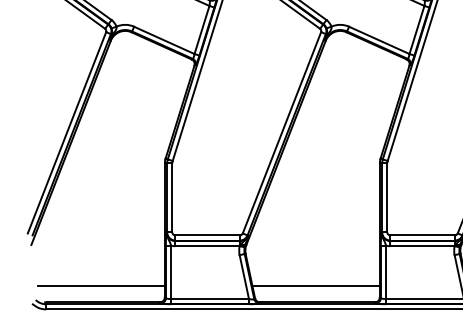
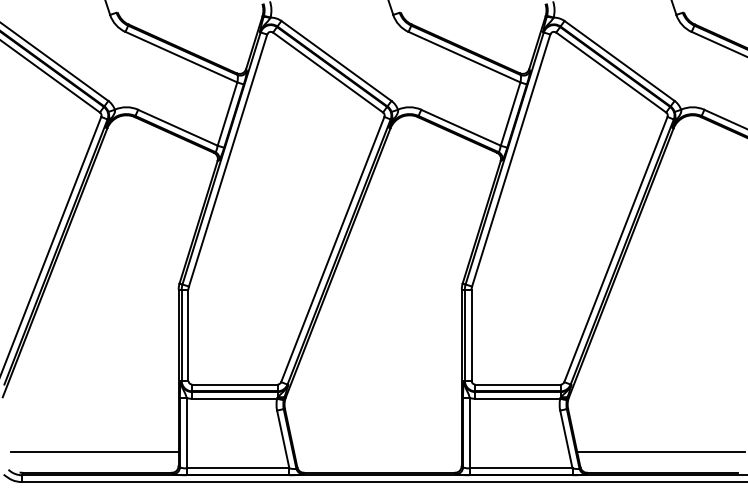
line: (315, 286) -> (377, 451), removed

